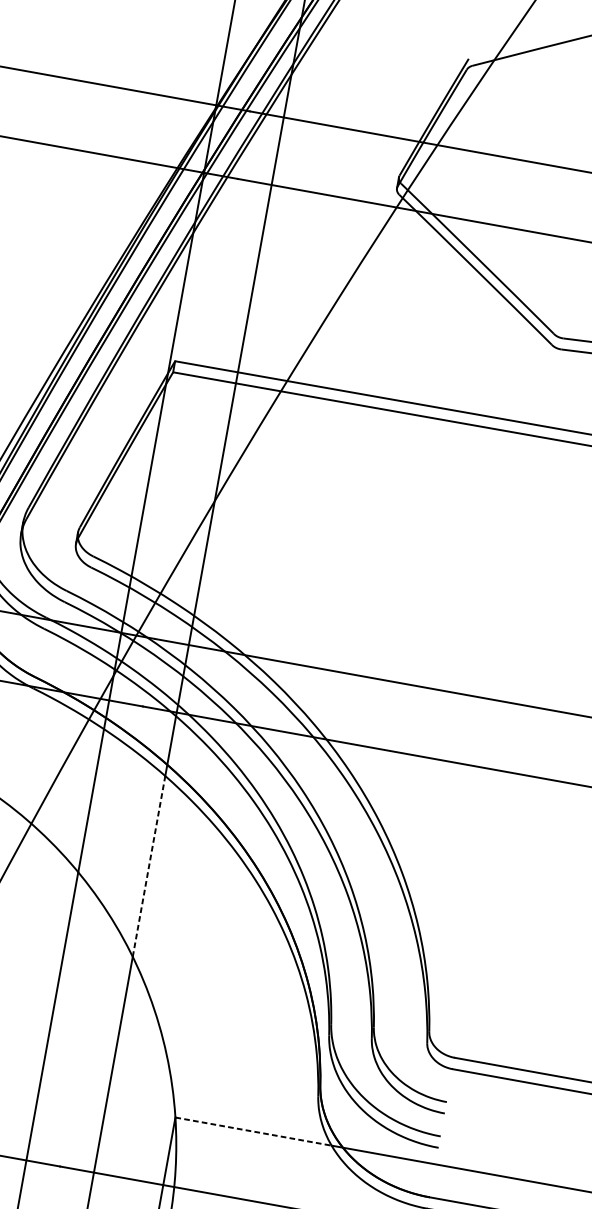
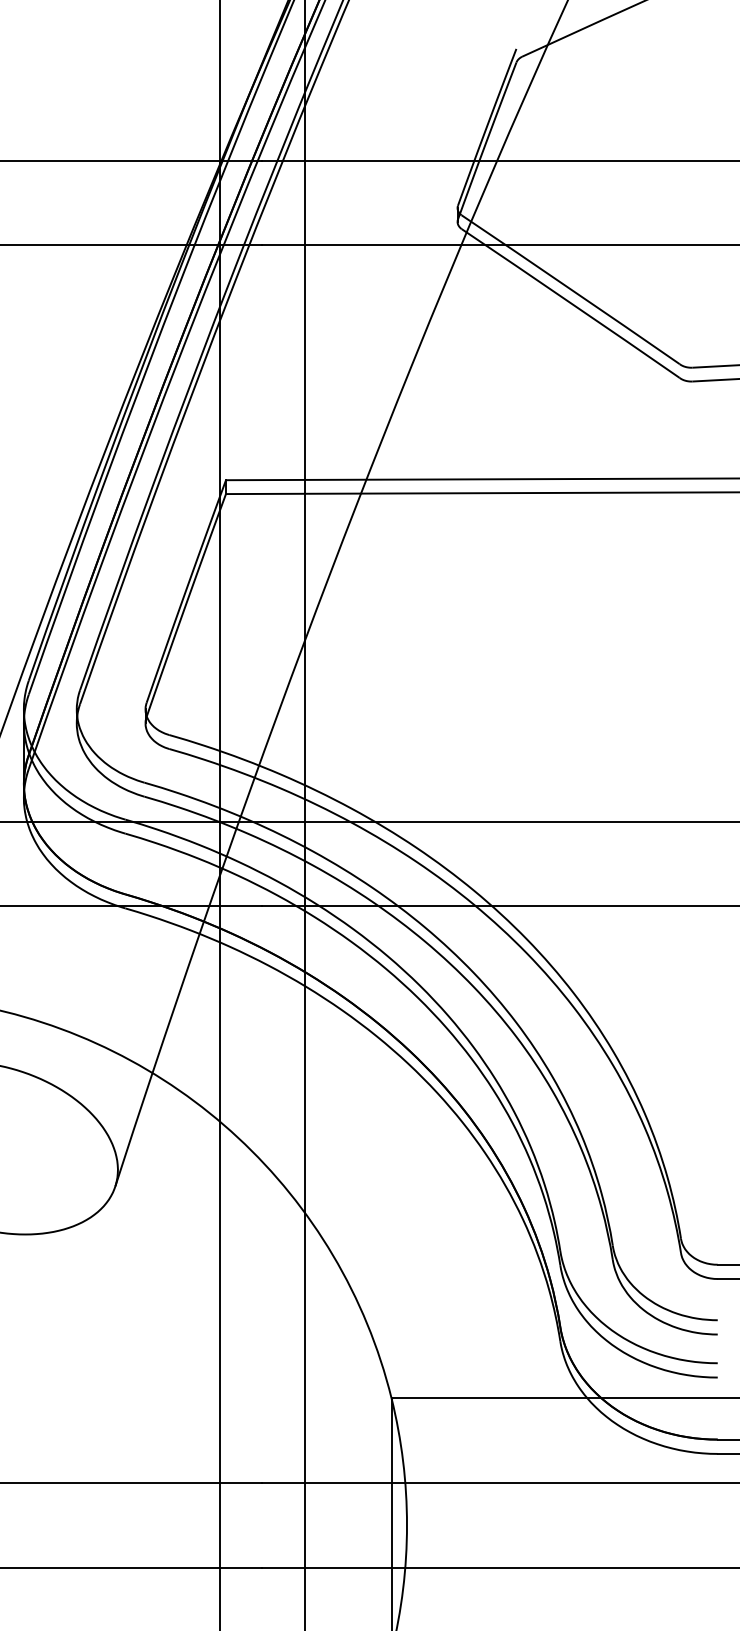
line: (149, 865) -> (304, 1098), dashed -> solid
line: (253, 1131) -> (489, 1398), dashed -> solid

